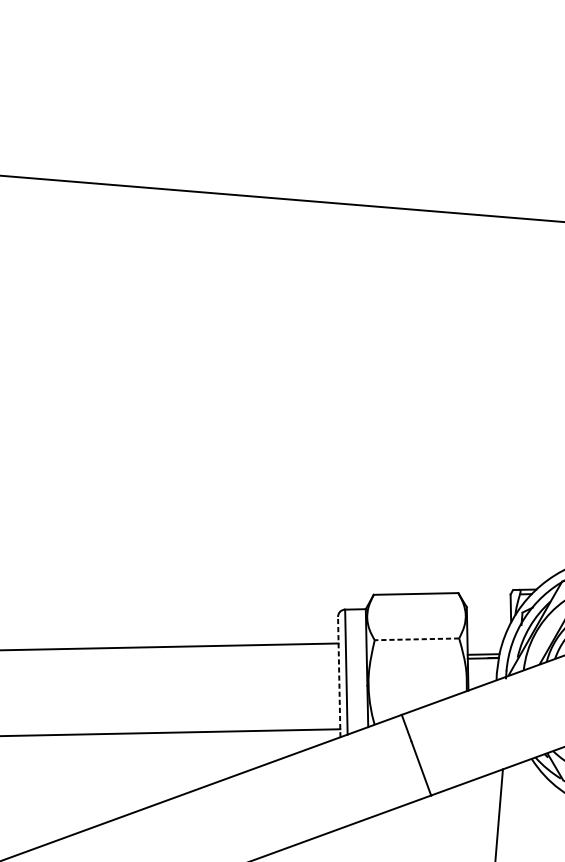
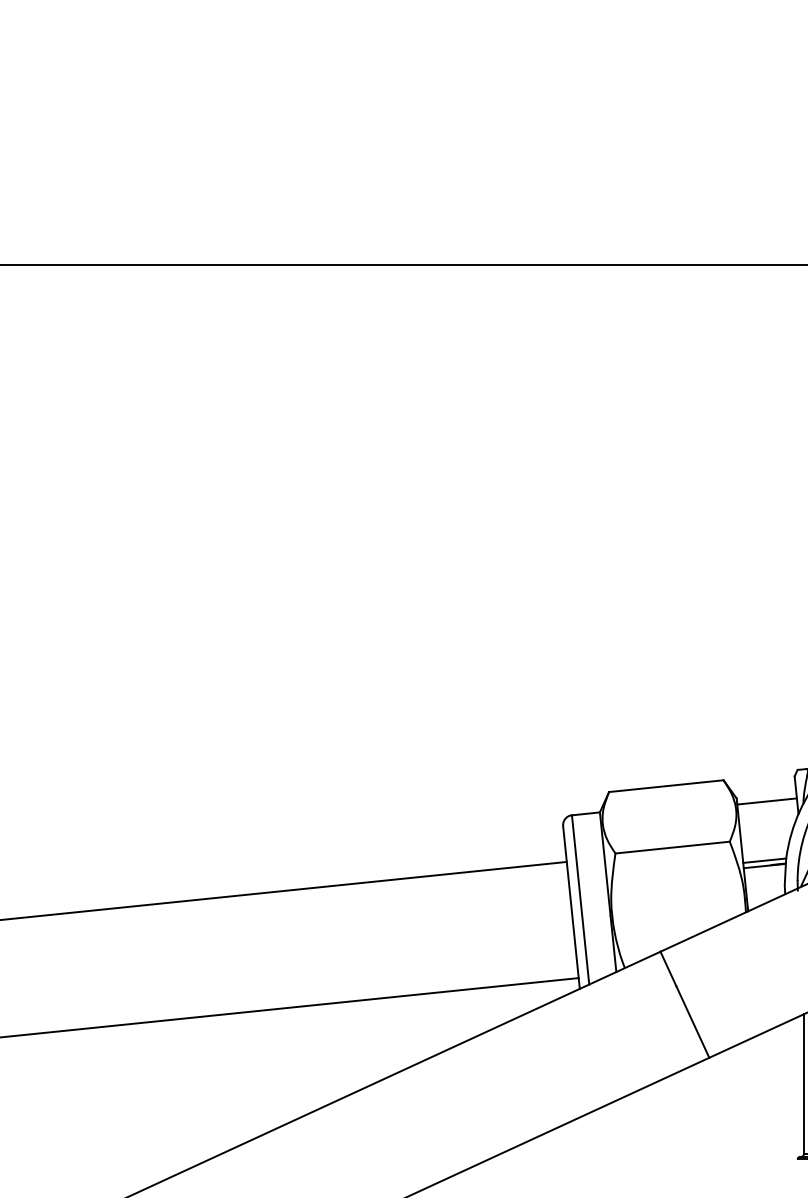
line: (488, 611) -> (766, 801), added
line: (416, 639) -> (672, 847), dashed -> solid
line: (339, 677) -> (571, 907), dashed -> solid

